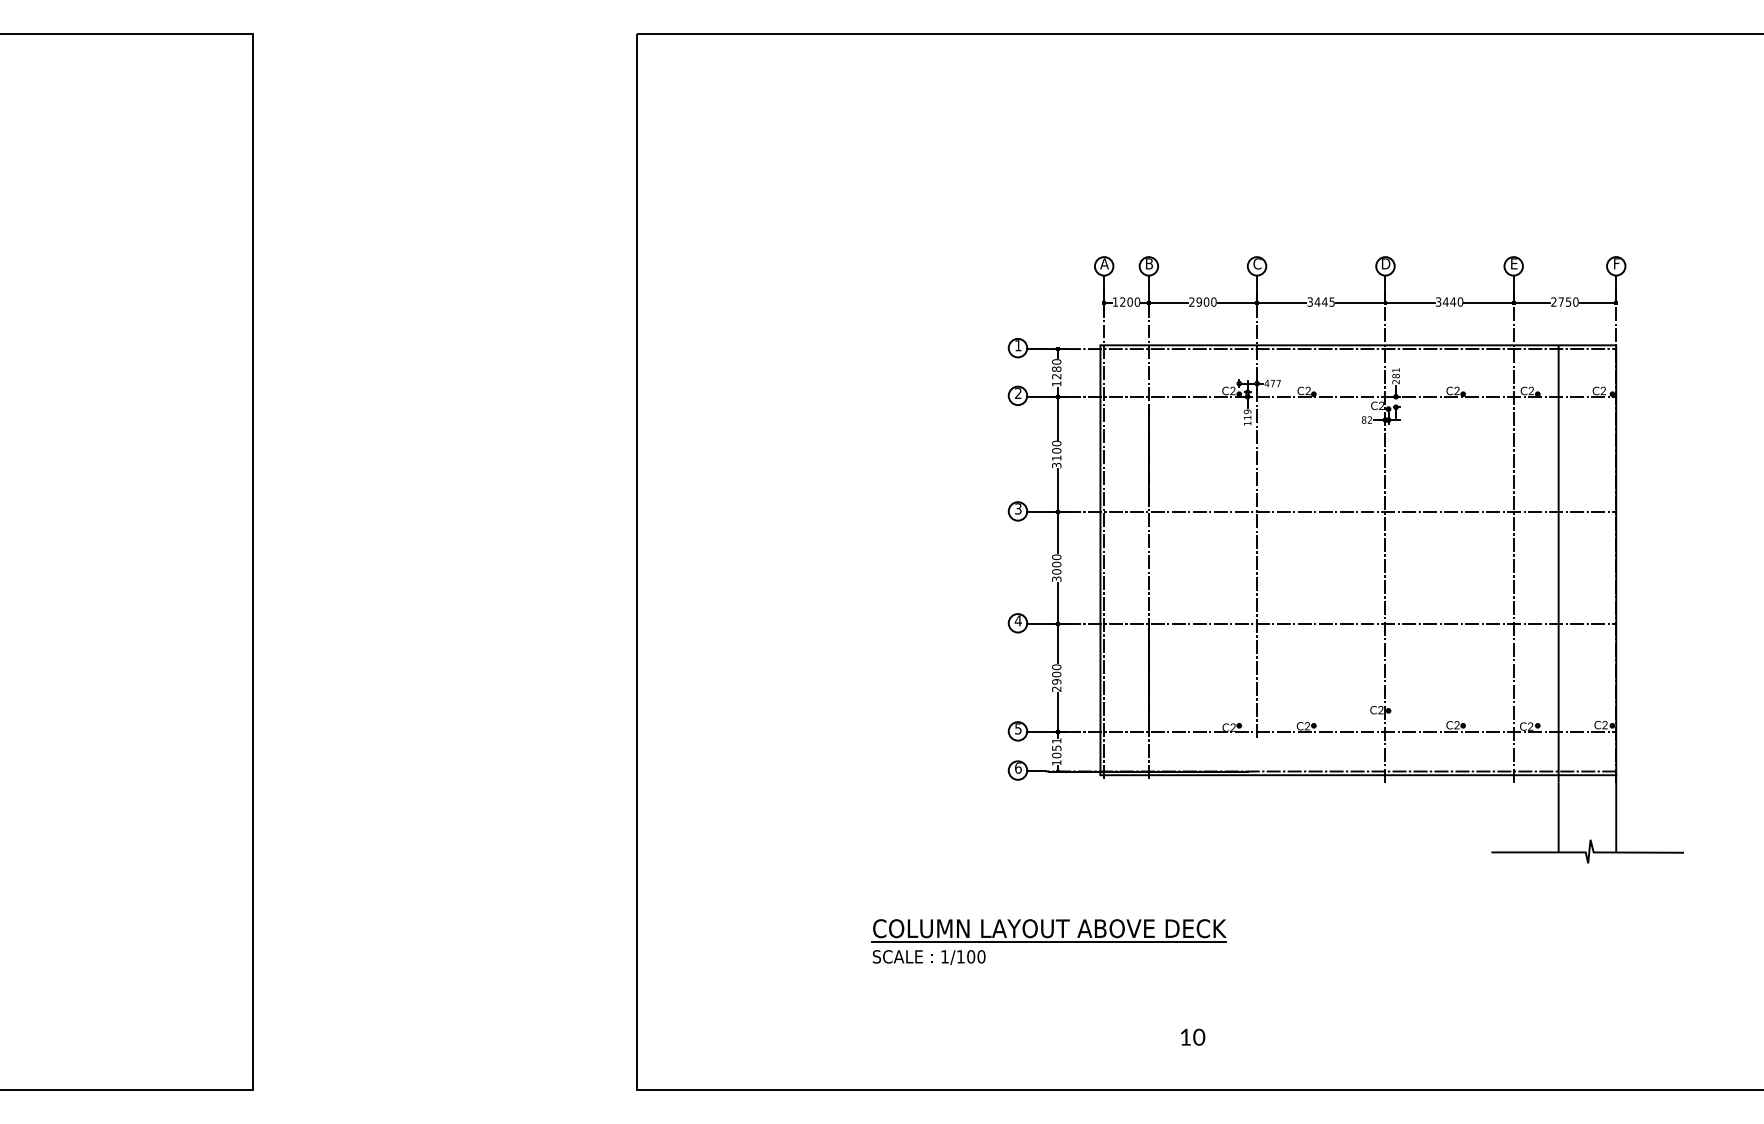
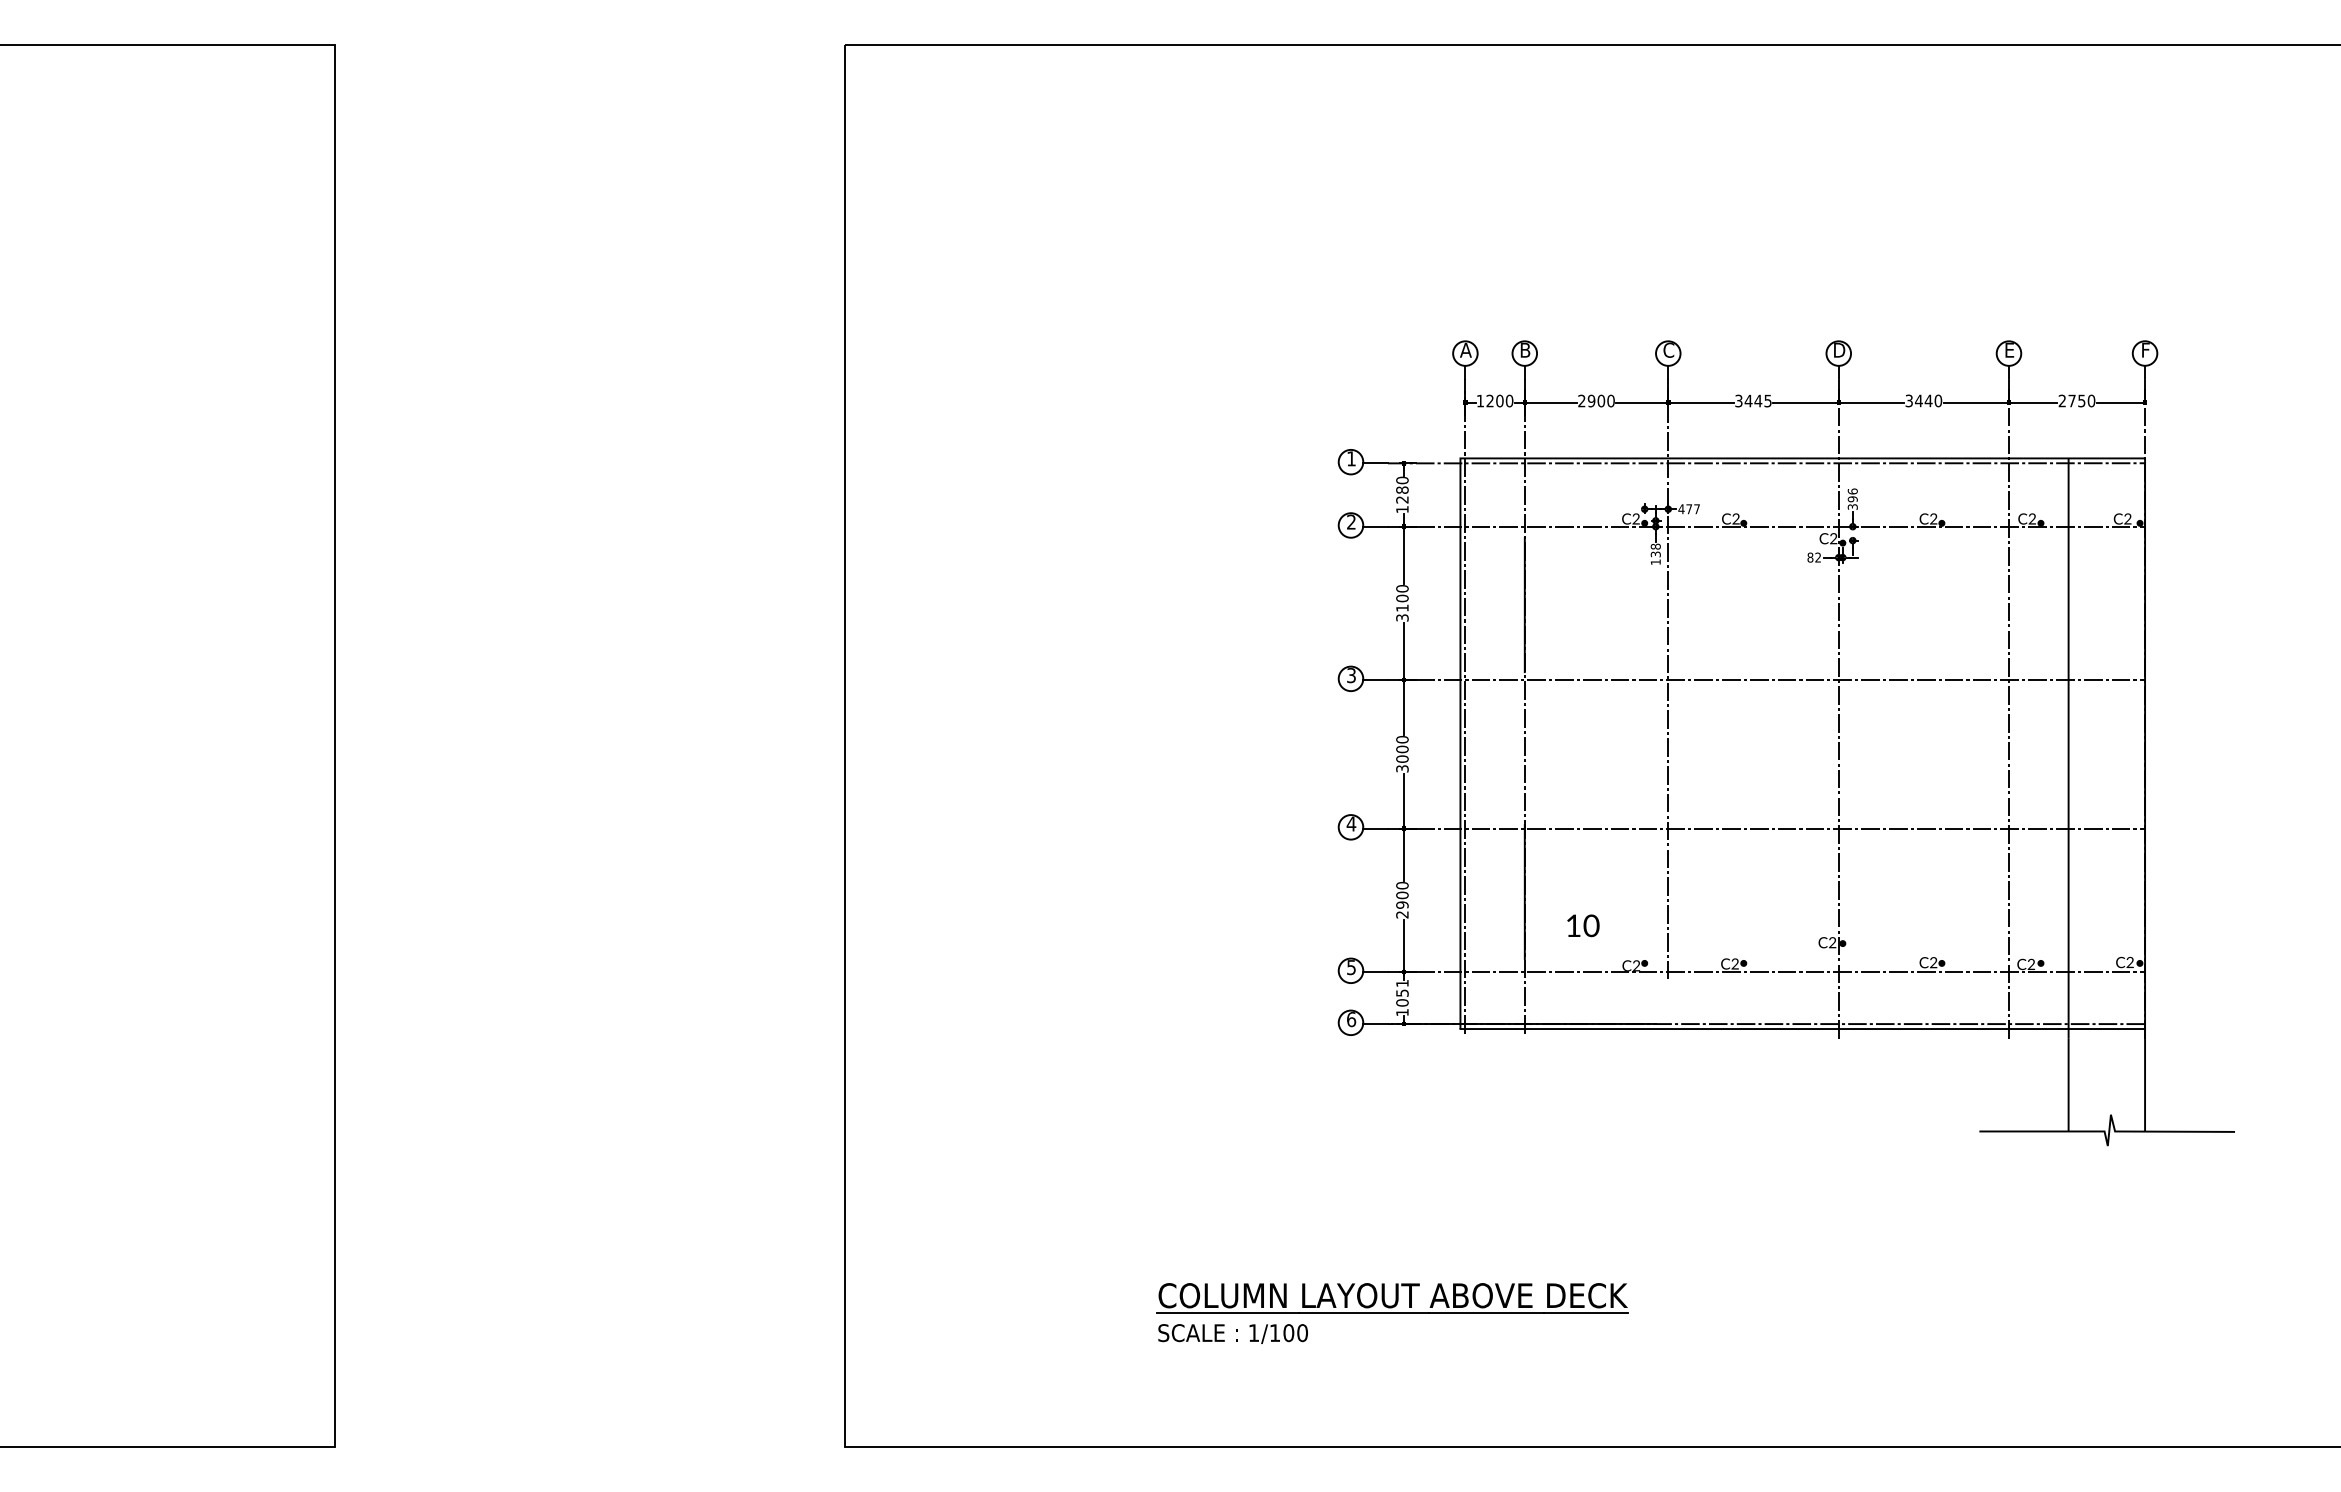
text: (1395, 375) -> (1852, 498), 281 -> 396
text: (1247, 414) -> (1655, 550), 119 -> 138
part: (1049, 942) -> (1392, 1313), moved
text: (1193, 1037) -> (1583, 925), moved

